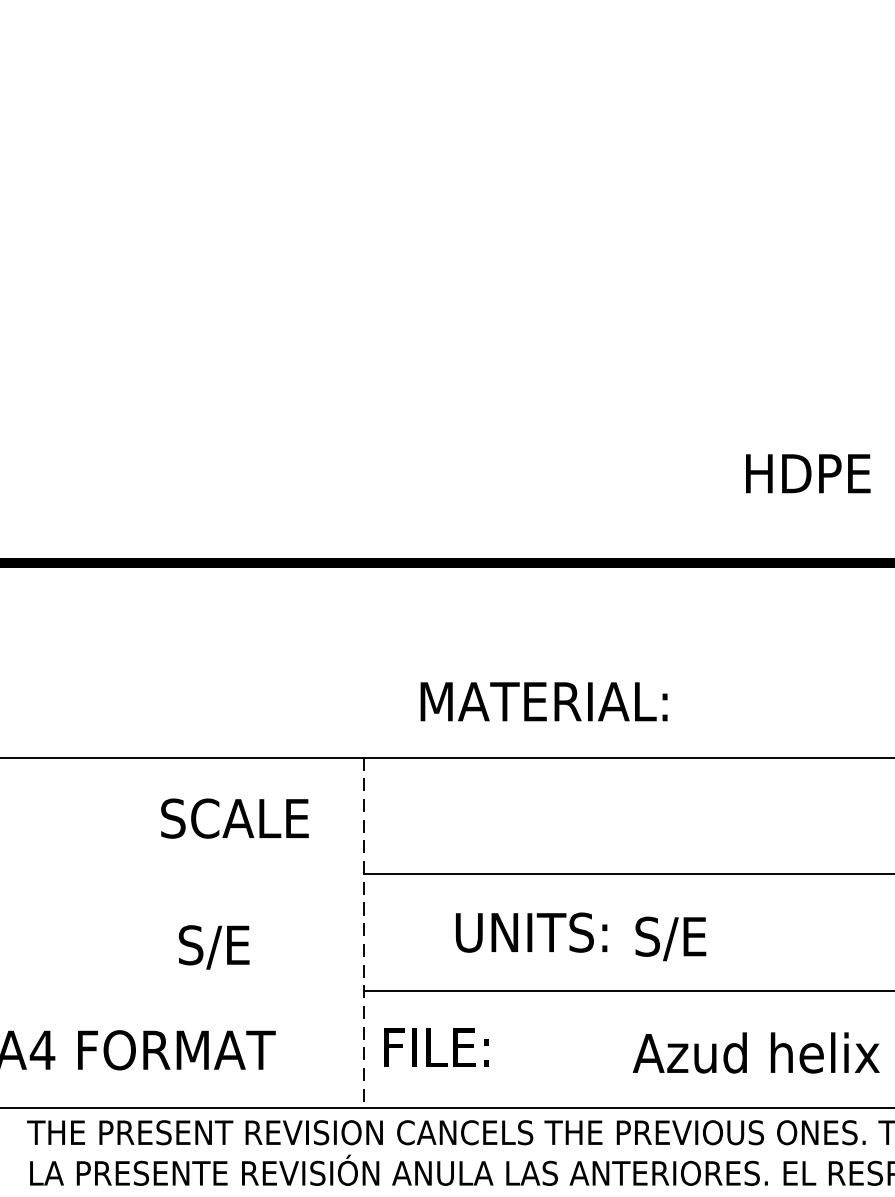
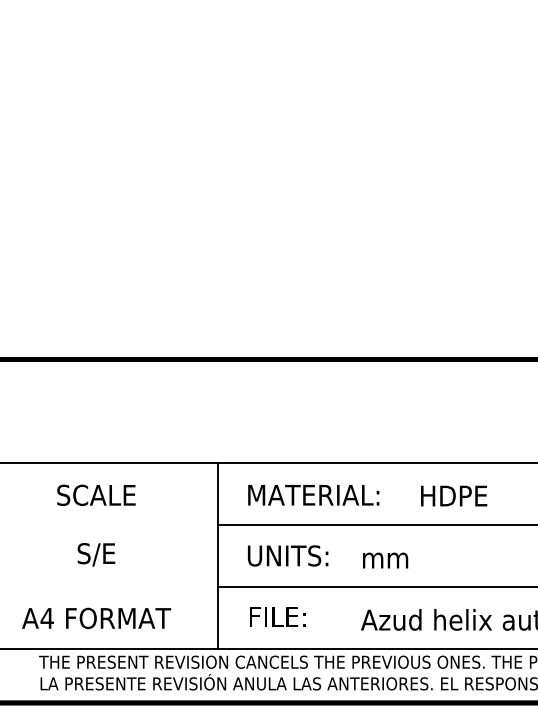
text: (808, 472) -> (454, 495), moved
text: (543, 702) -> (313, 495), moved
text: (235, 817) -> (96, 494), moved
text: (532, 931) -> (288, 555), moved
line: (362, 933) -> (217, 556), dashed -> solid
text: (679, 939) -> (385, 559), S/E -> mm
text: (214, 946) -> (96, 554), moved
text: (436, 1046) -> (277, 616), moved

